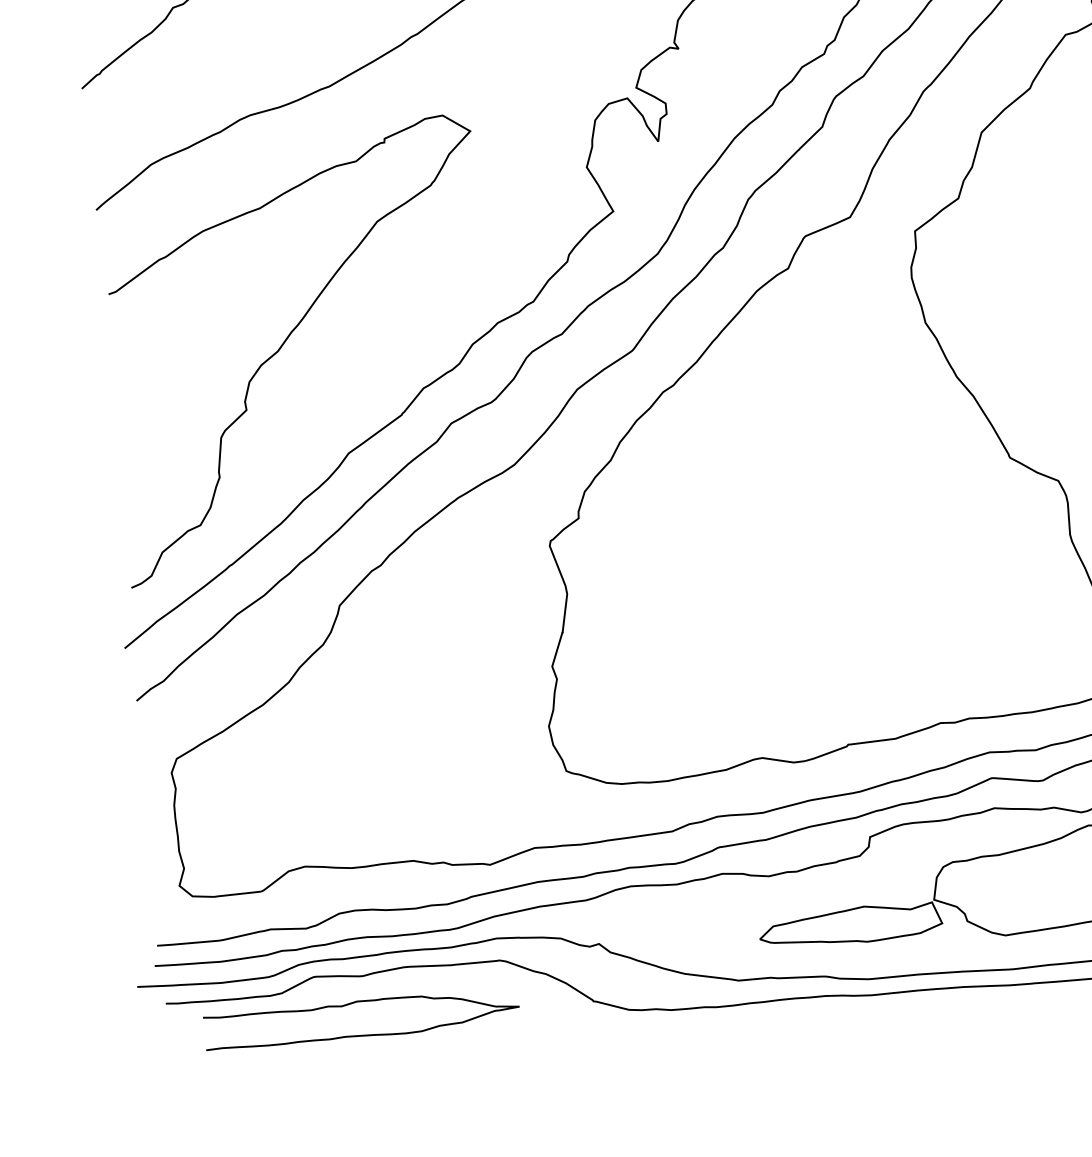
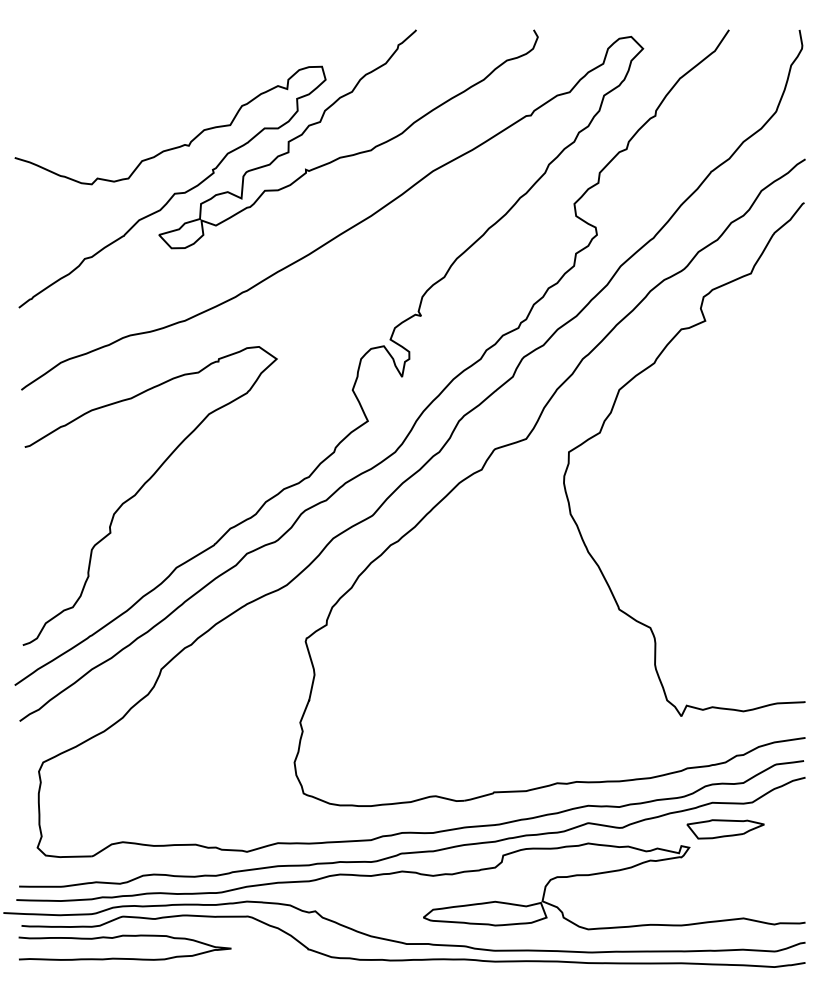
curve: (353, 1004) -> (120, 937), moved

